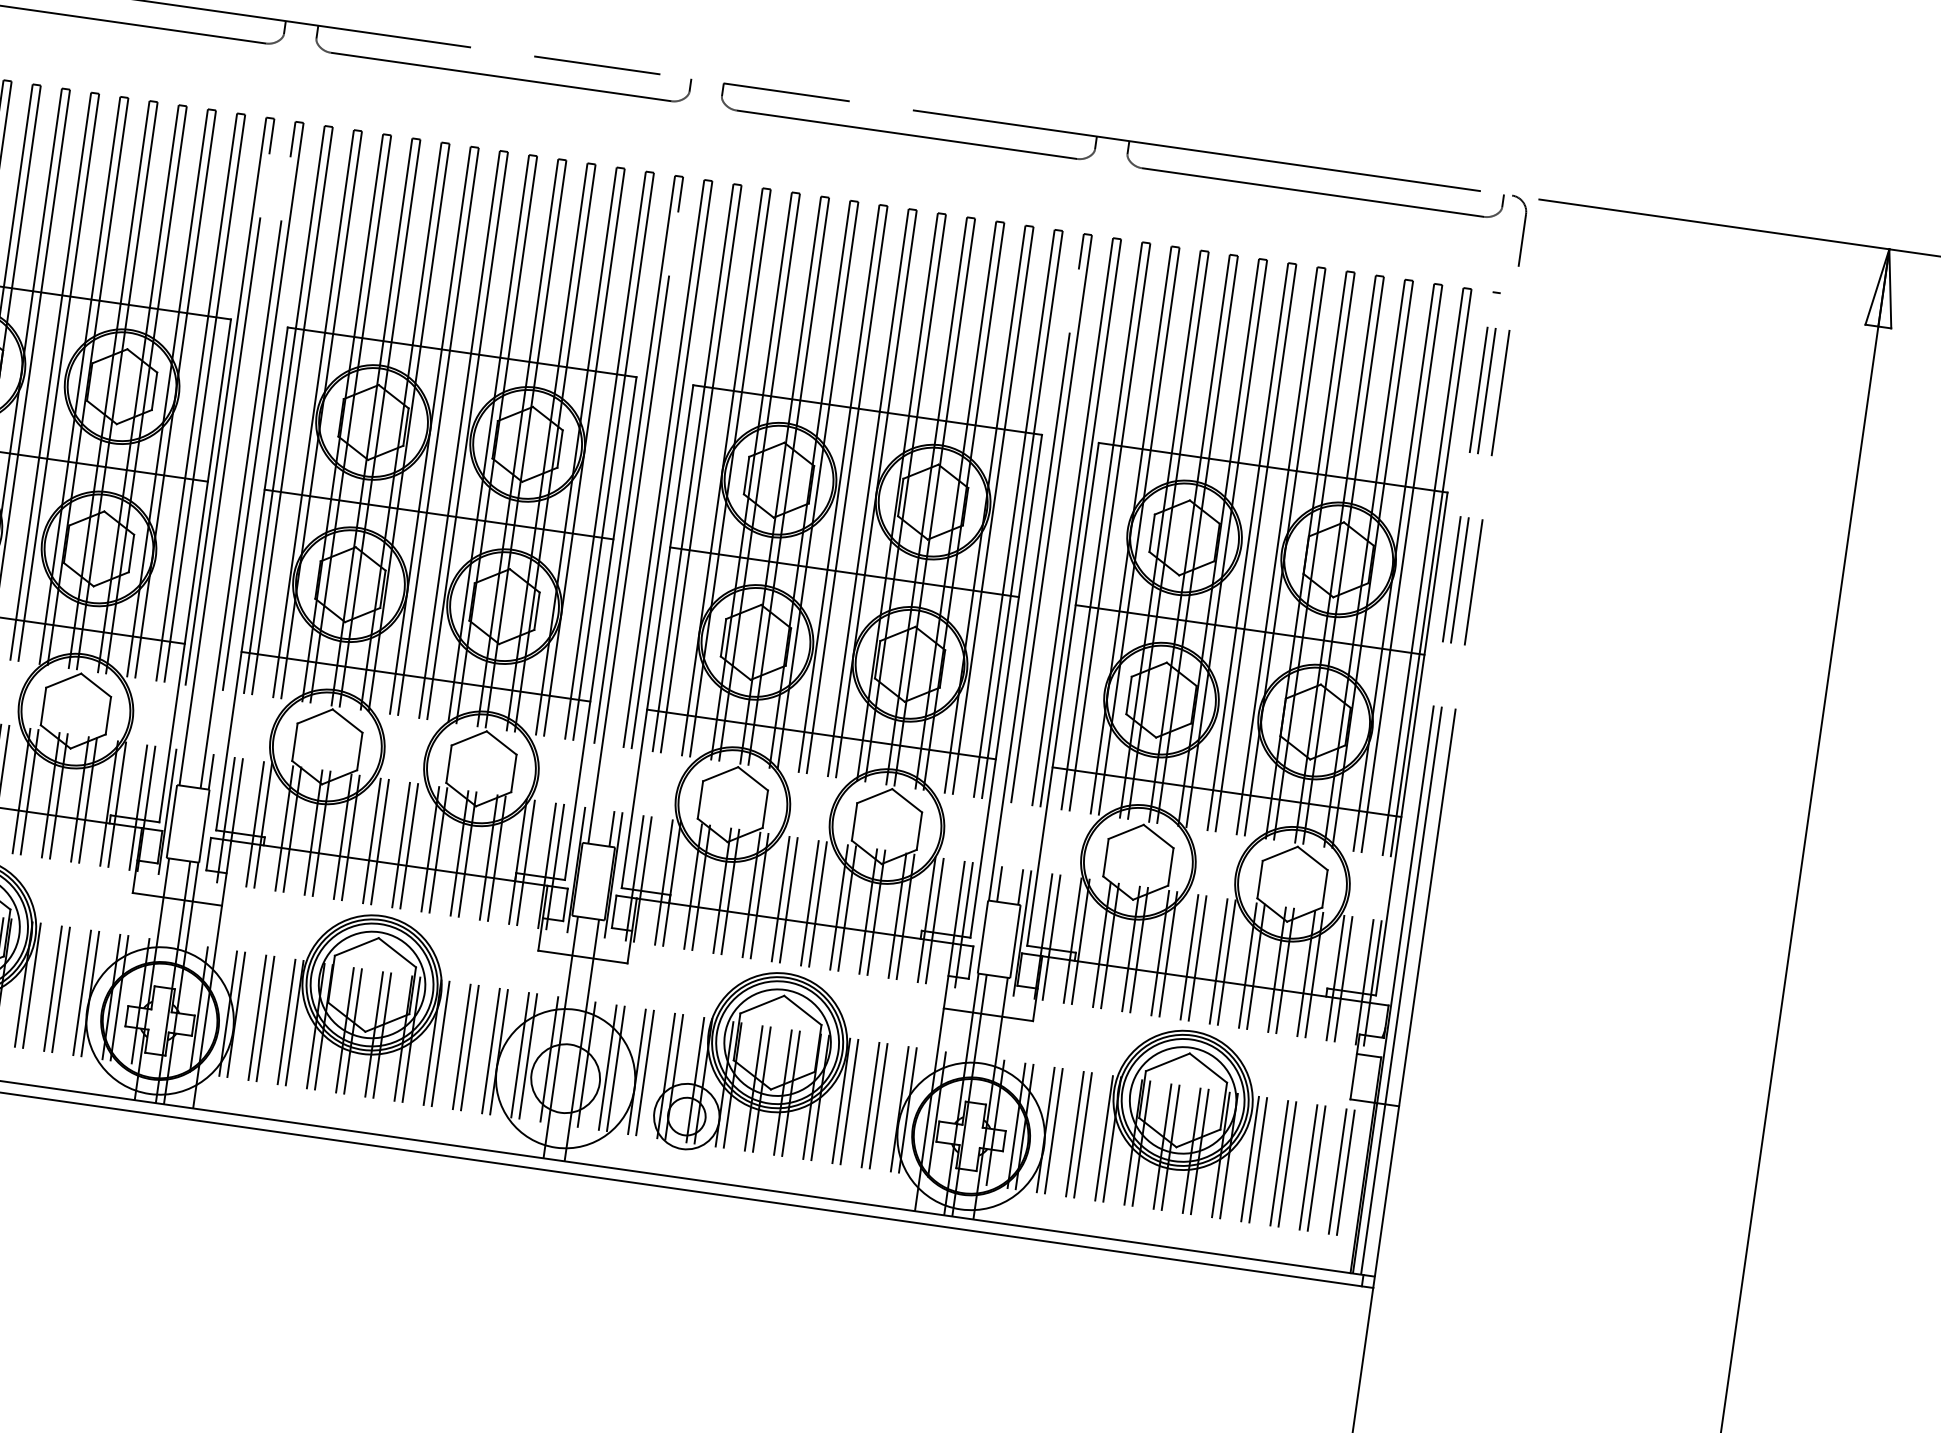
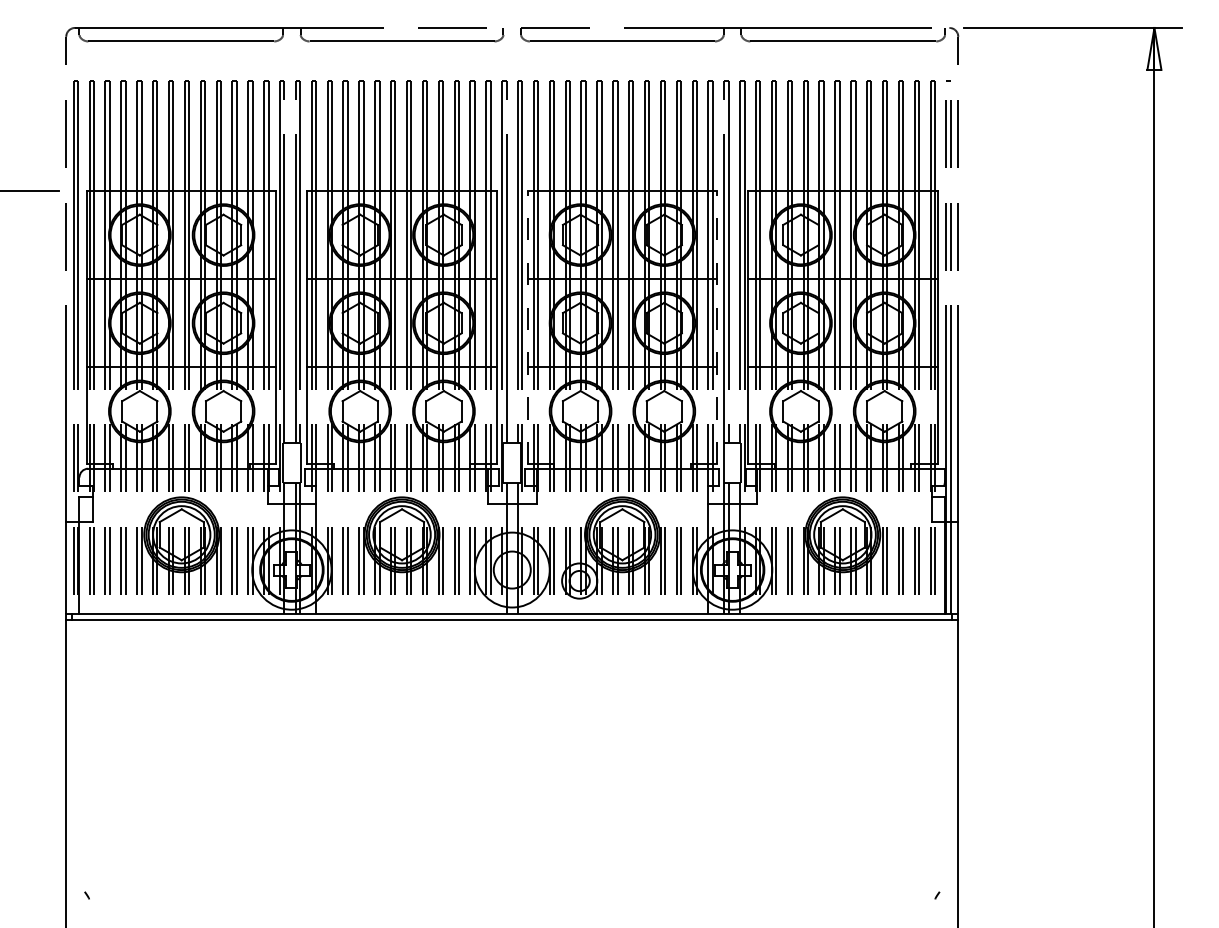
line: (657, 636) -> (527, 327), solid -> dashed
line: (1006, 686) -> (717, 327), solid -> dashed

